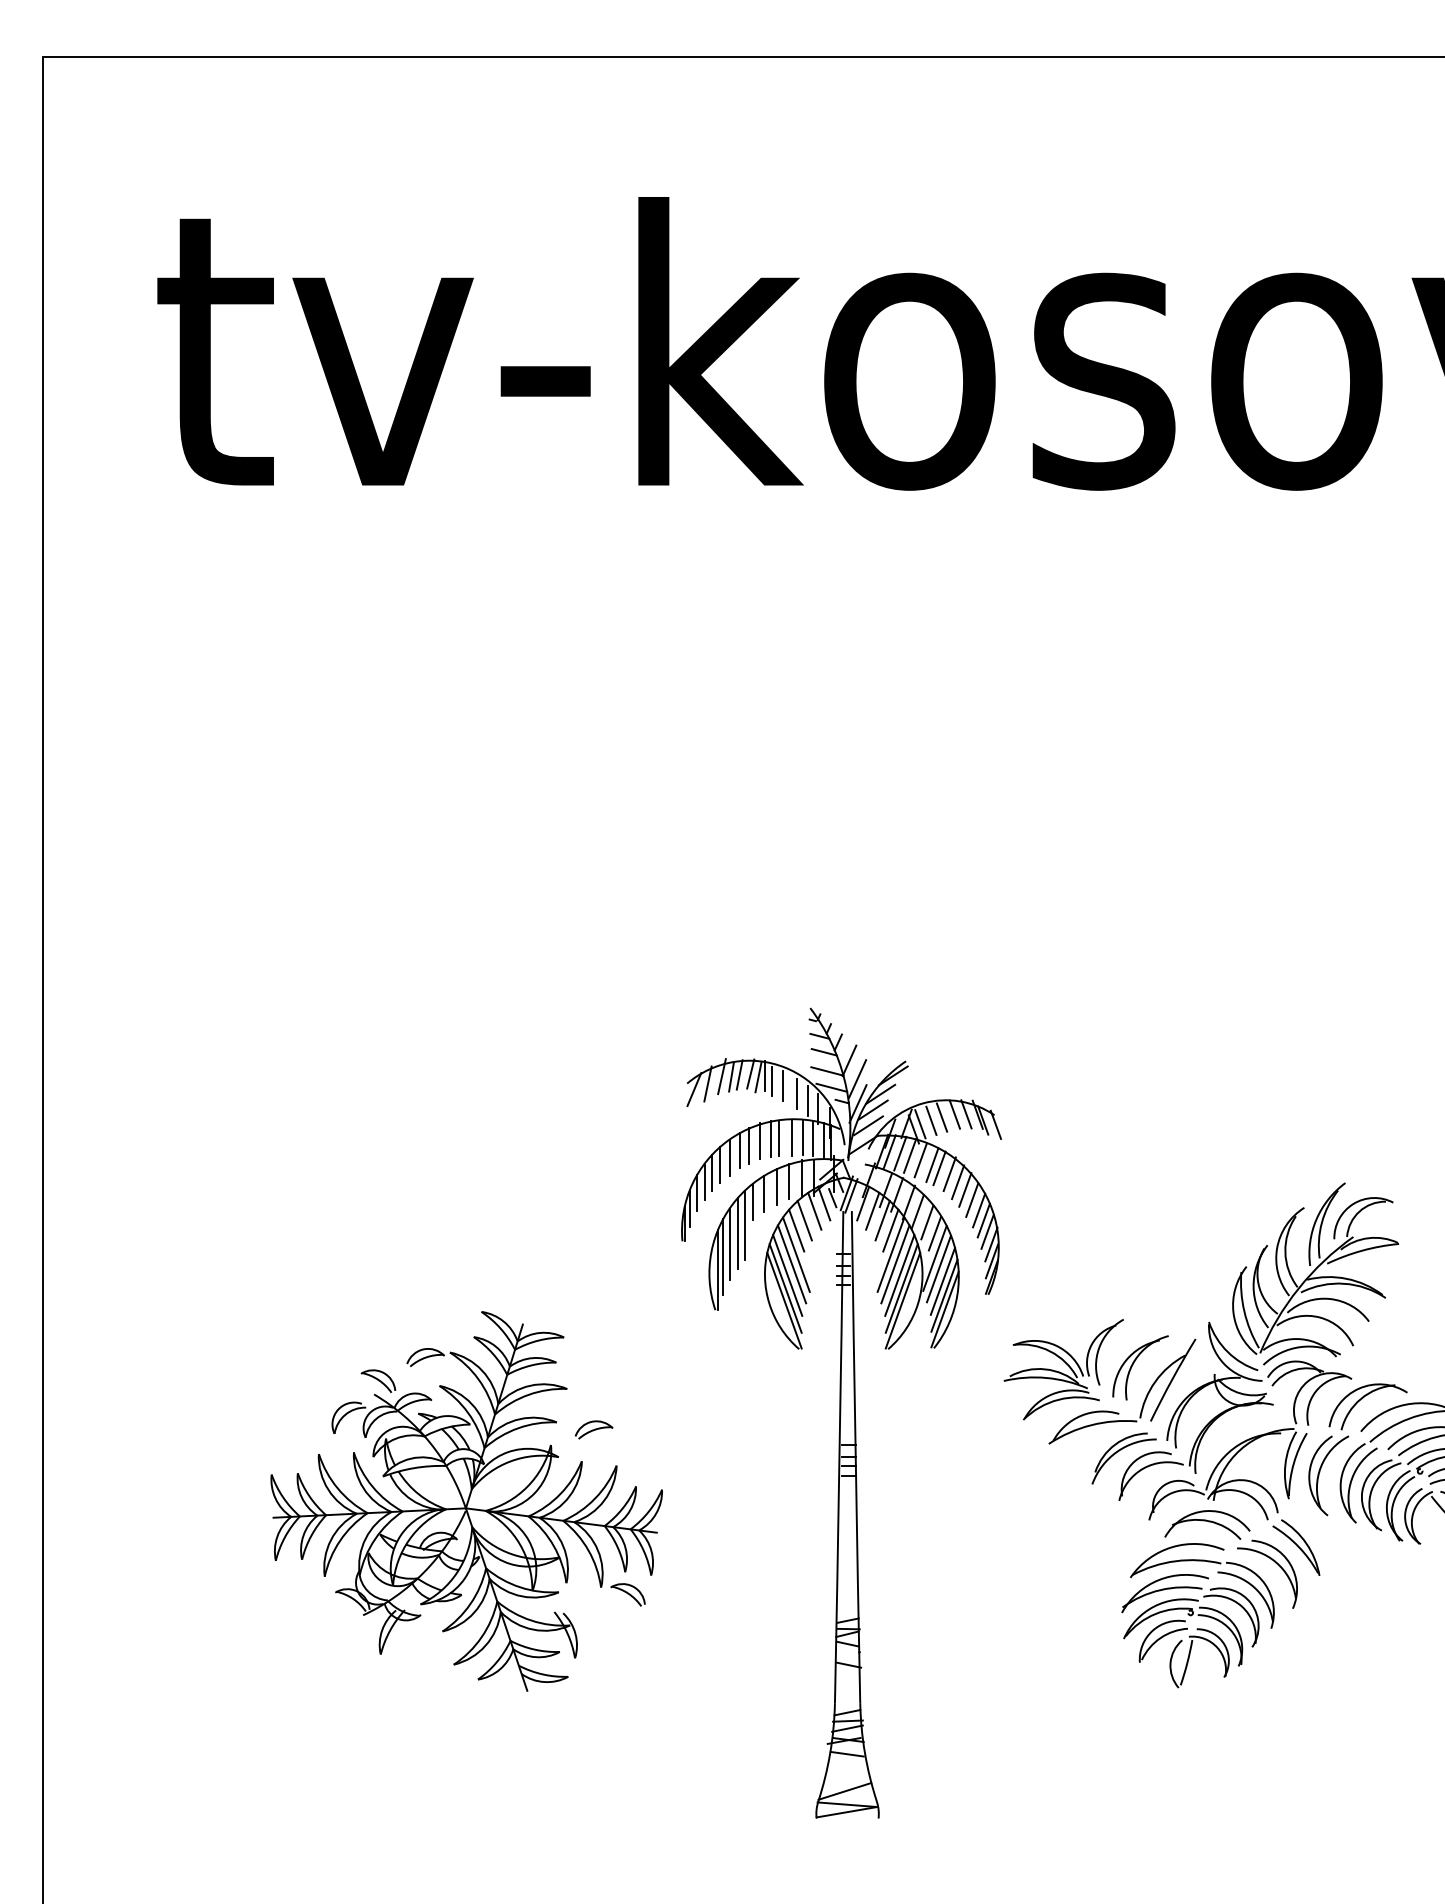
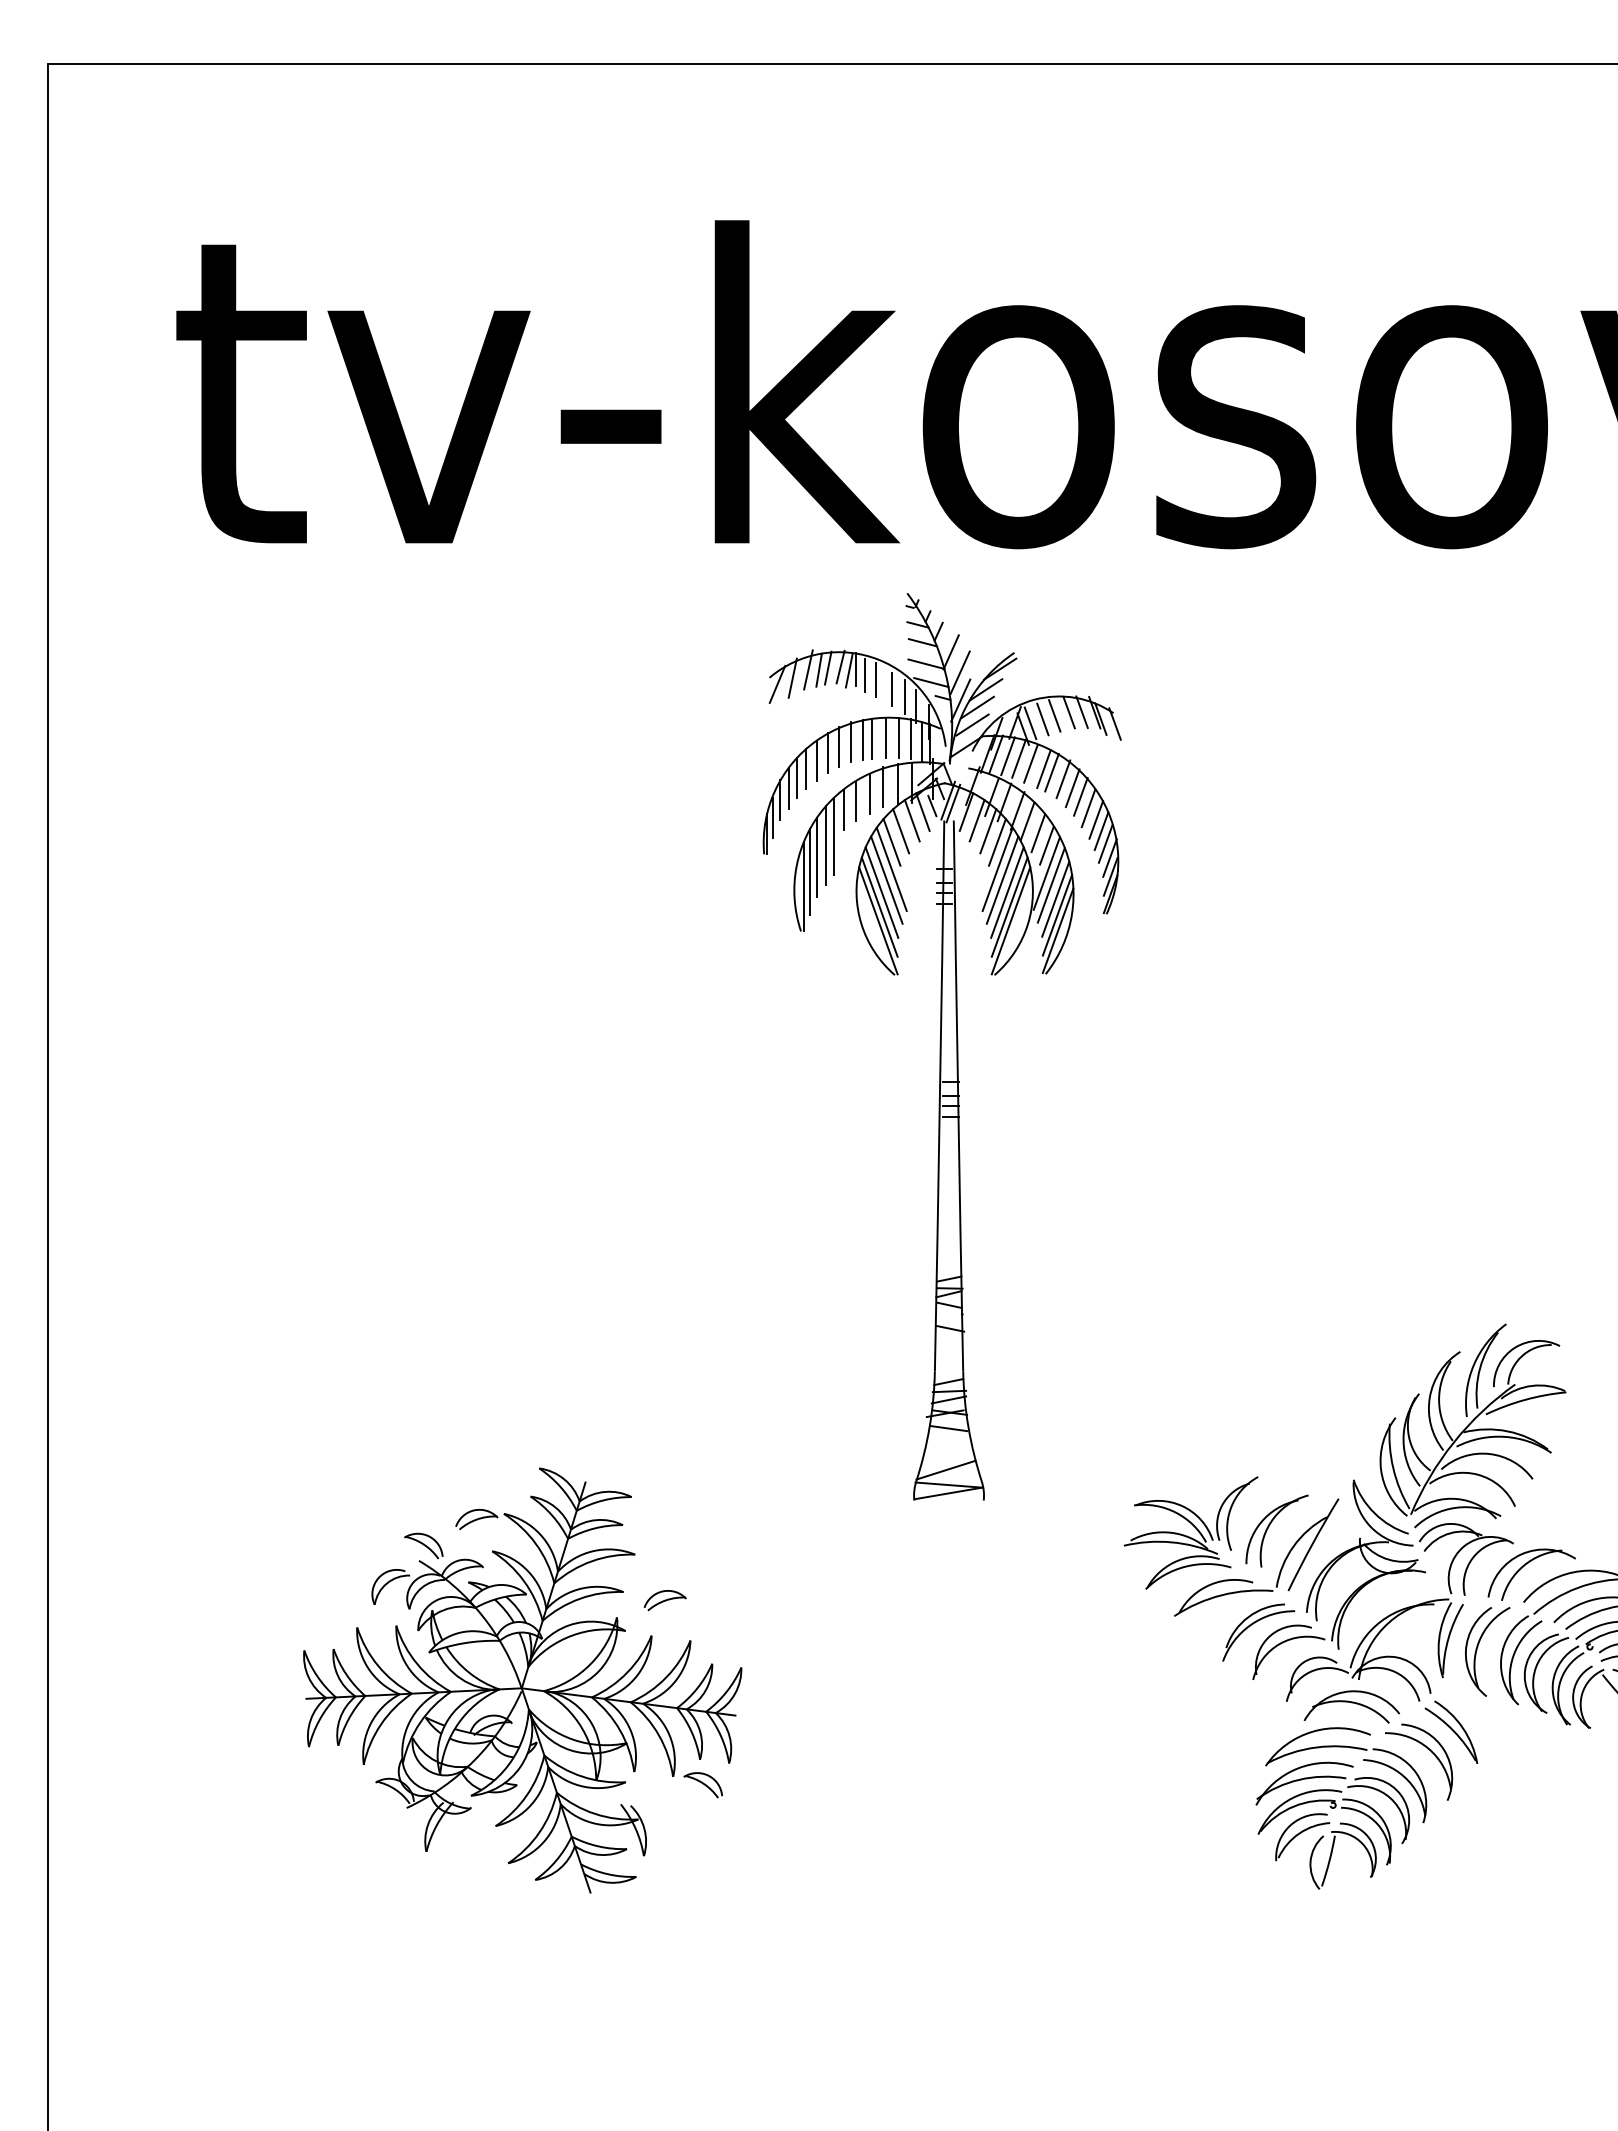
part: (840, 1412) -> (941, 1046), moved

